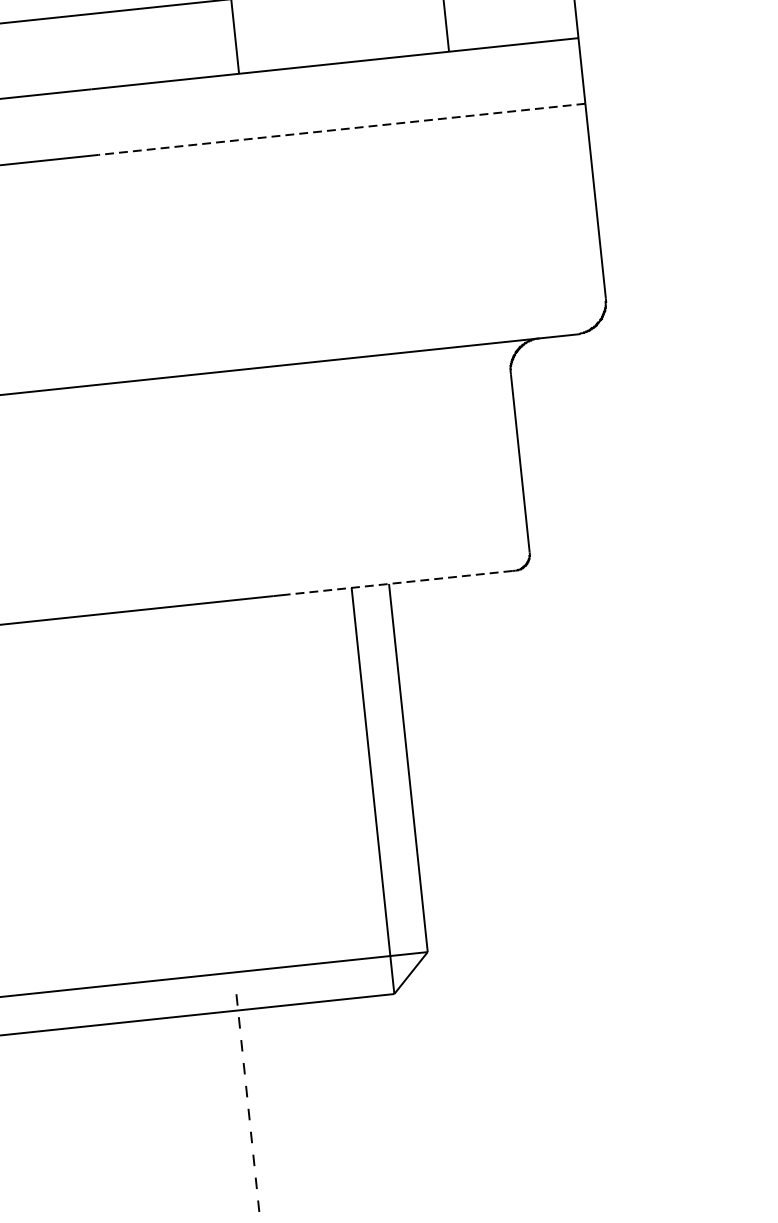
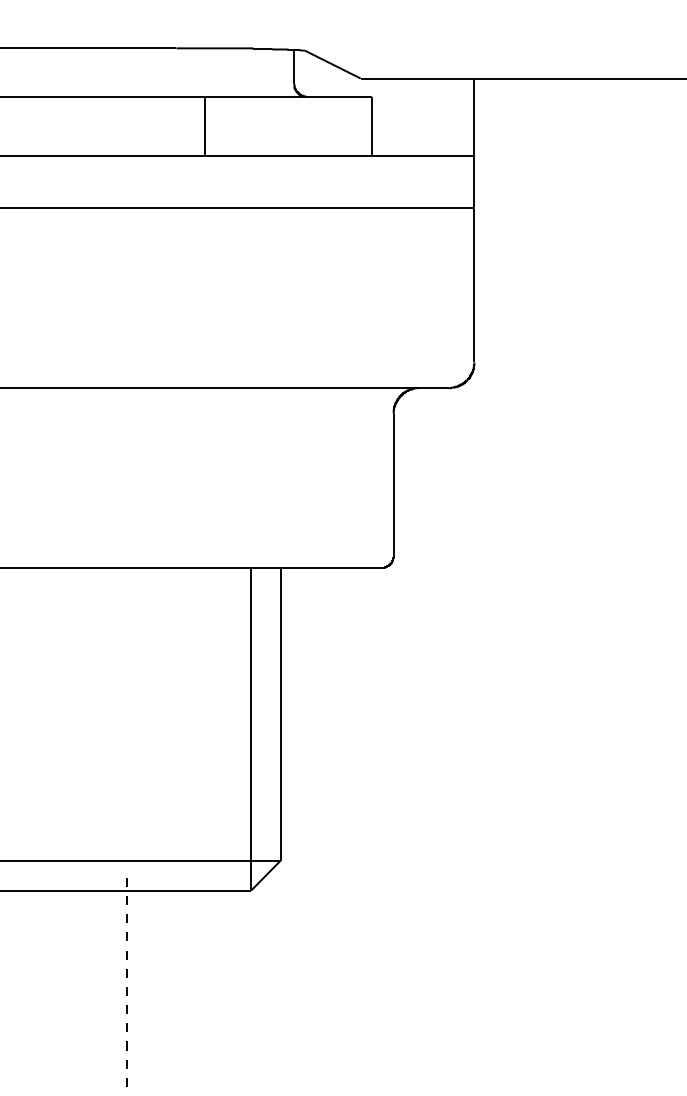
line: (340, 128) -> (280, 207), dashed -> solid
line: (400, 582) -> (289, 568), dashed -> solid

